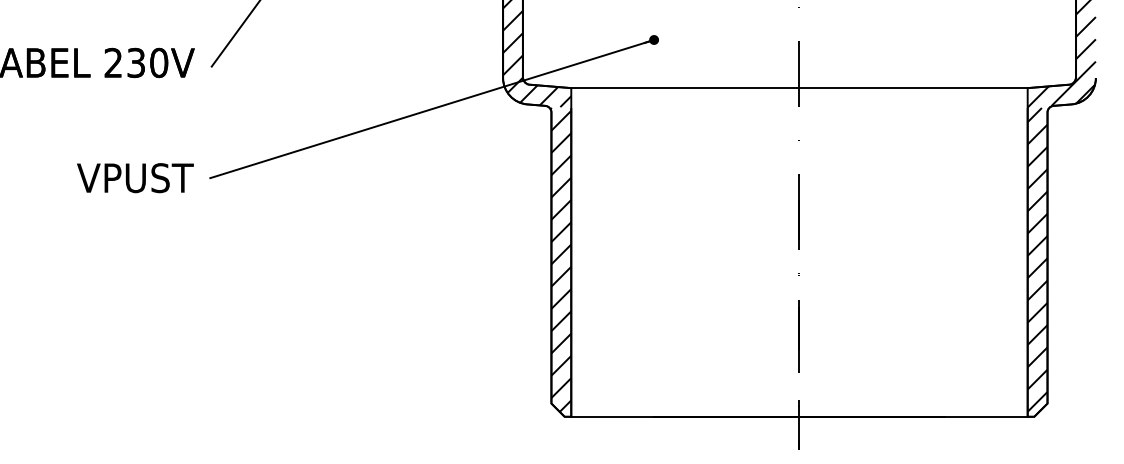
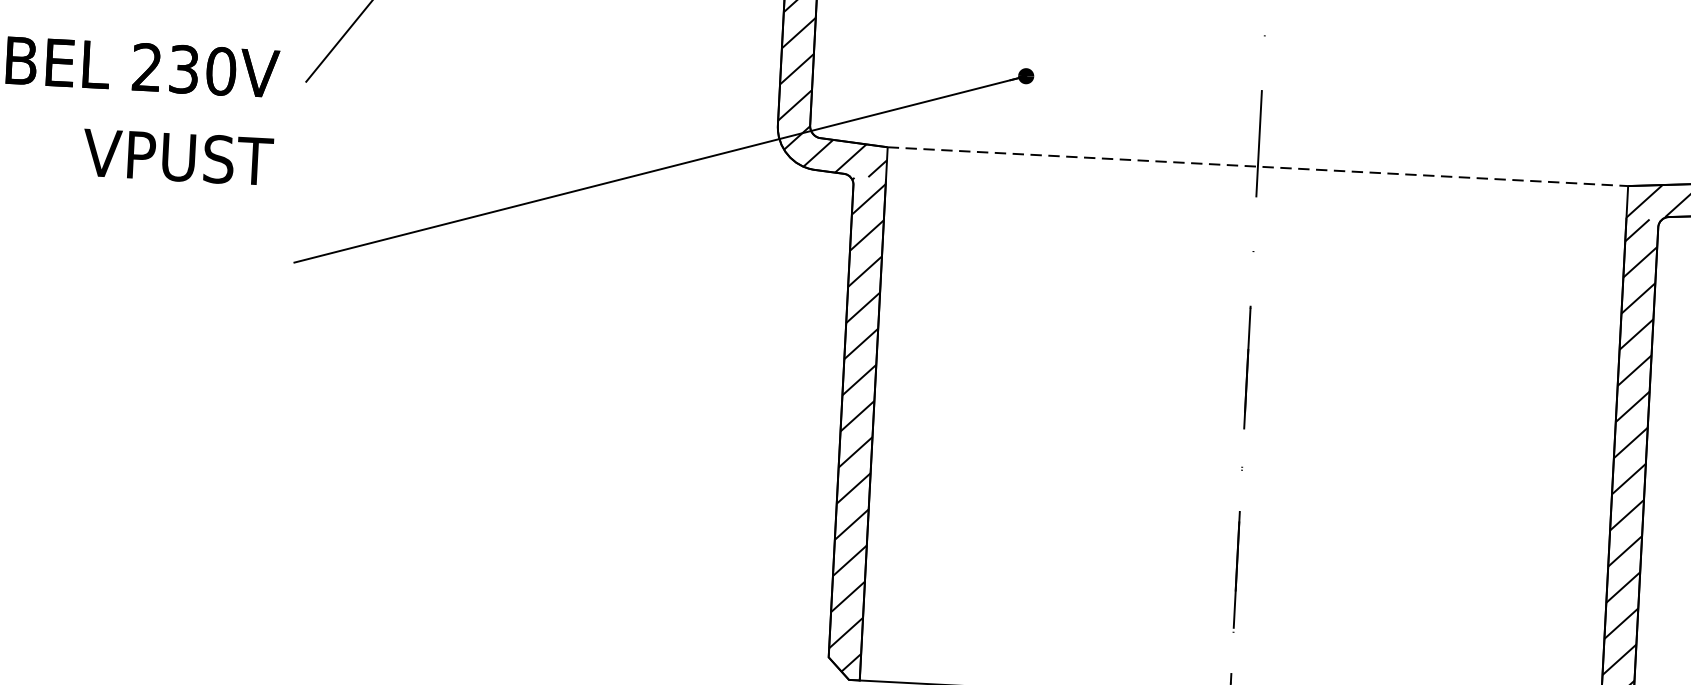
line: (799, 88) -> (1257, 167), solid -> dashed
text: (135, 178) -> (178, 157), moved

